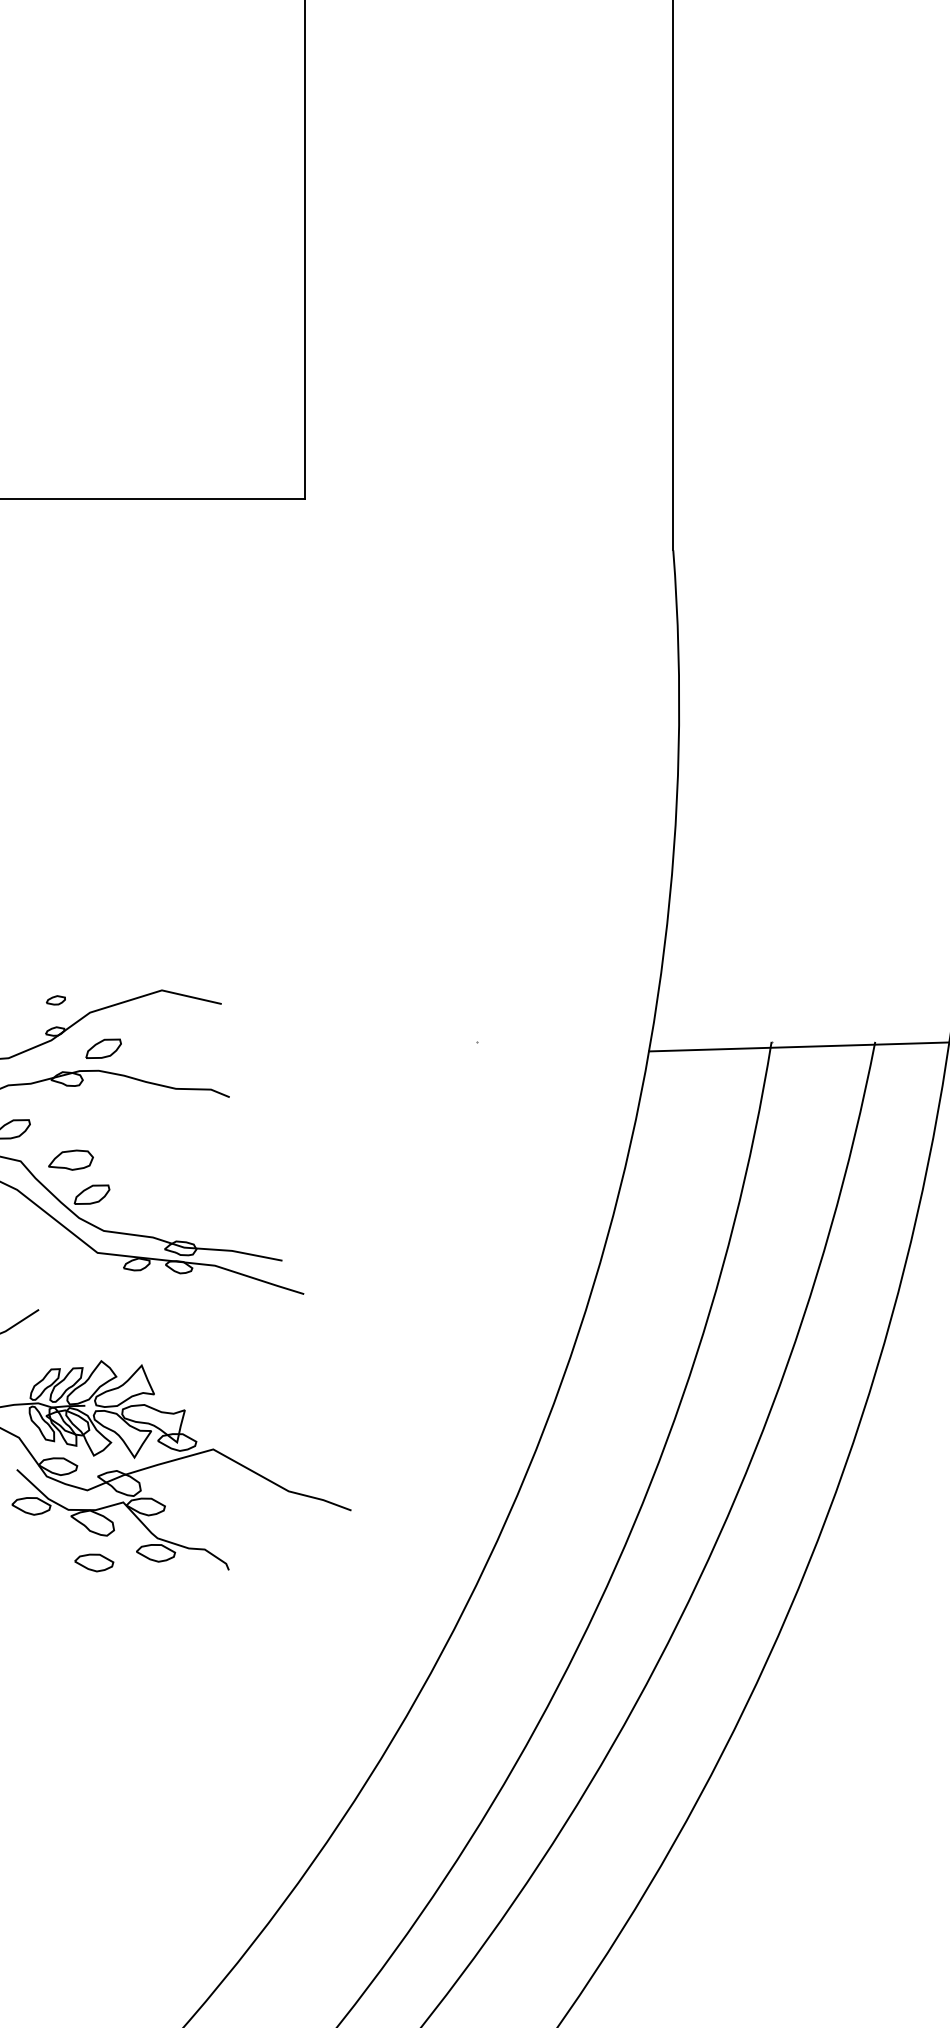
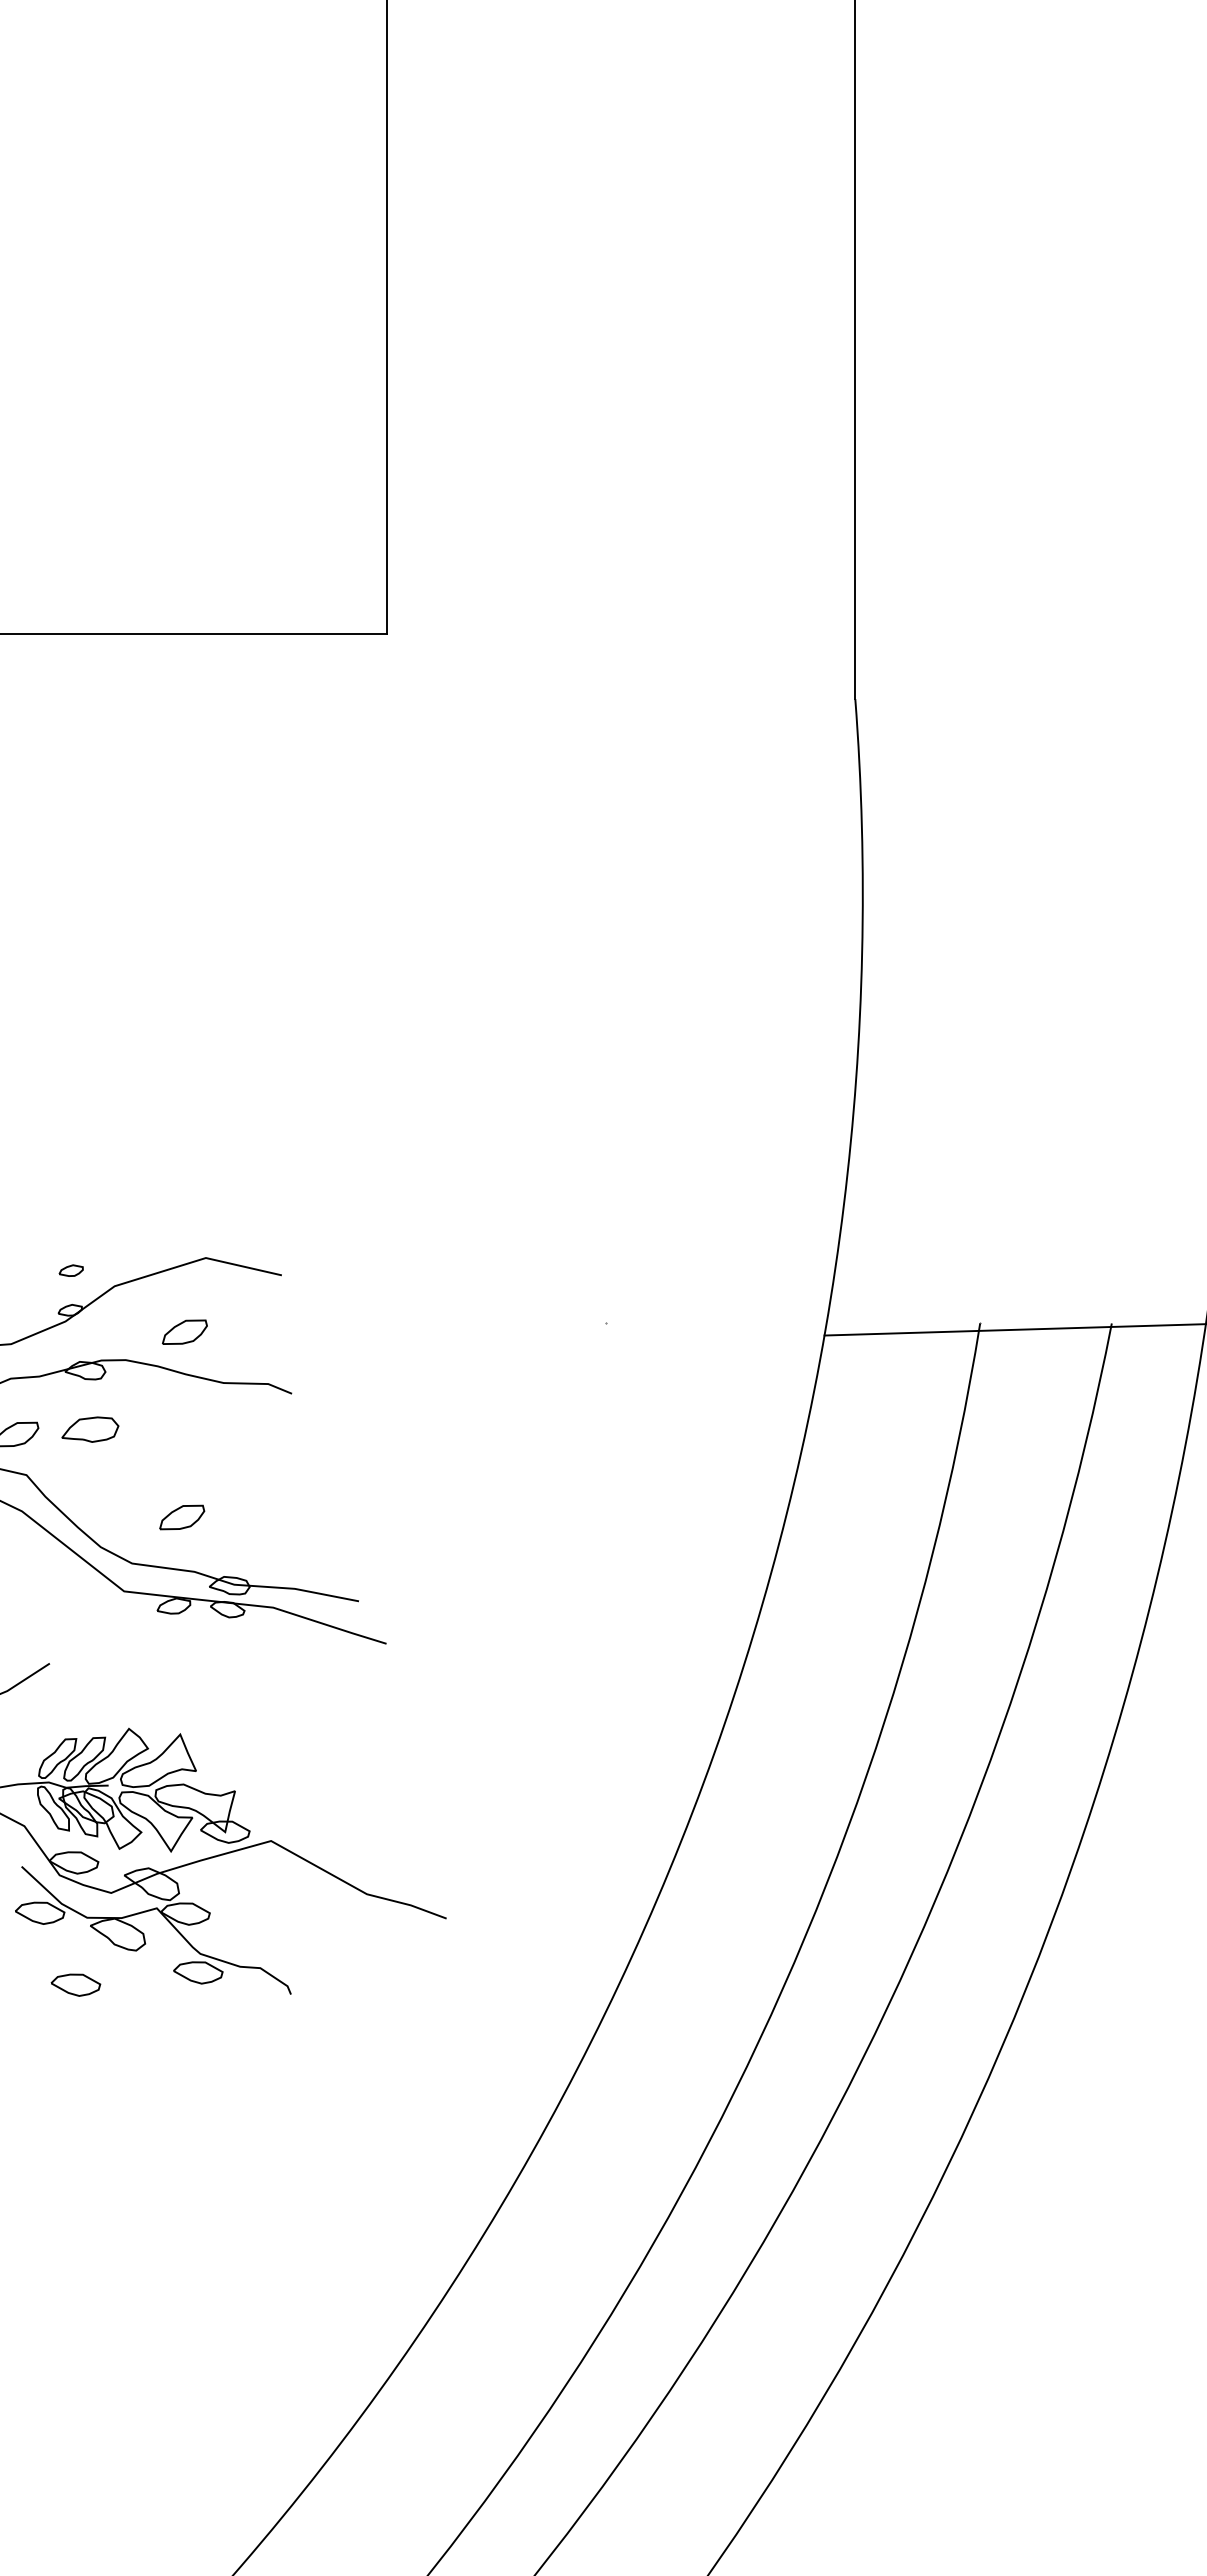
part: (103, 1048) -> (184, 1331), moved
part: (71, 1160) -> (90, 1429), moved
part: (92, 1194) -> (182, 1517), moved
part: (93, 1562) -> (75, 1984), moved

